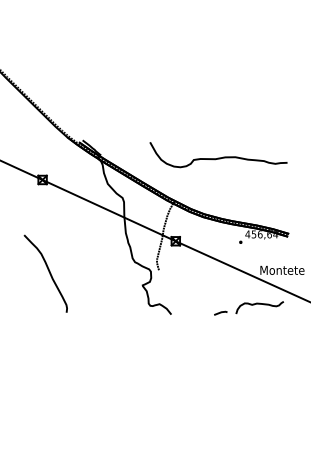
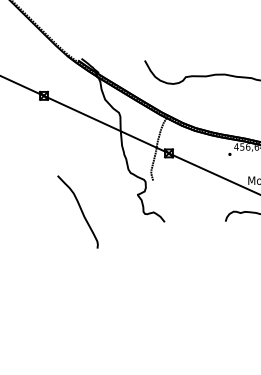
curve: (48, 272) -> (80, 210), moved
line: (220, 312) -> (210, 220), removed

